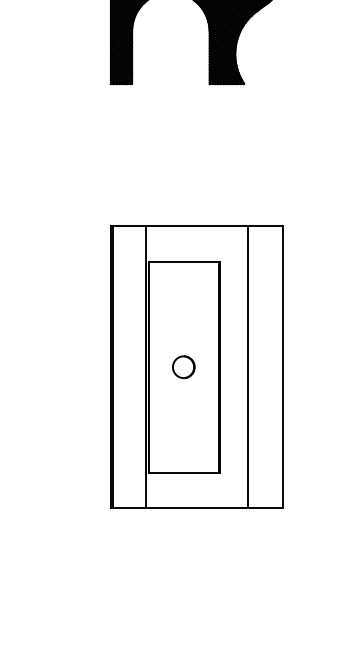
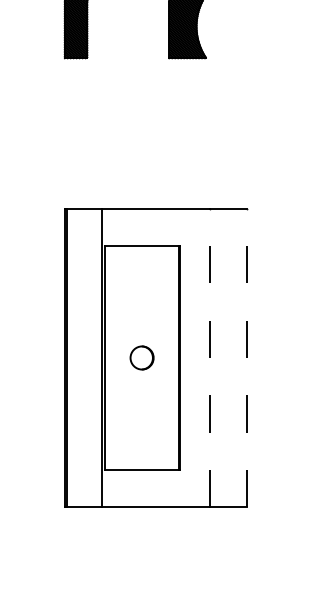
line: (247, 367) -> (209, 358), solid -> dashed
line: (282, 367) -> (246, 358), solid -> dashed

